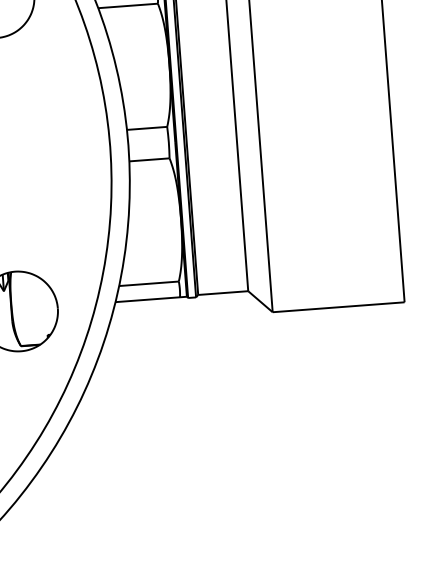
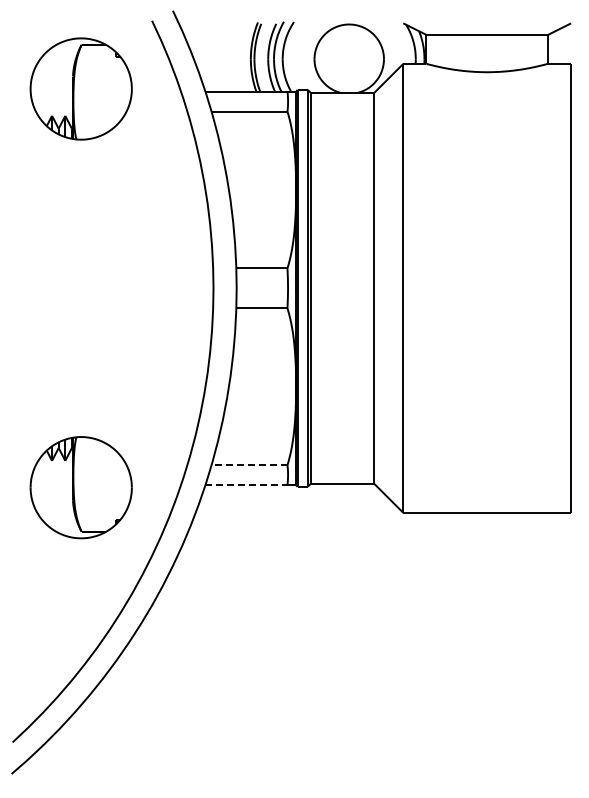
line: (149, 284) -> (249, 465), solid -> dashed
line: (147, 299) -> (246, 485), solid -> dashed

